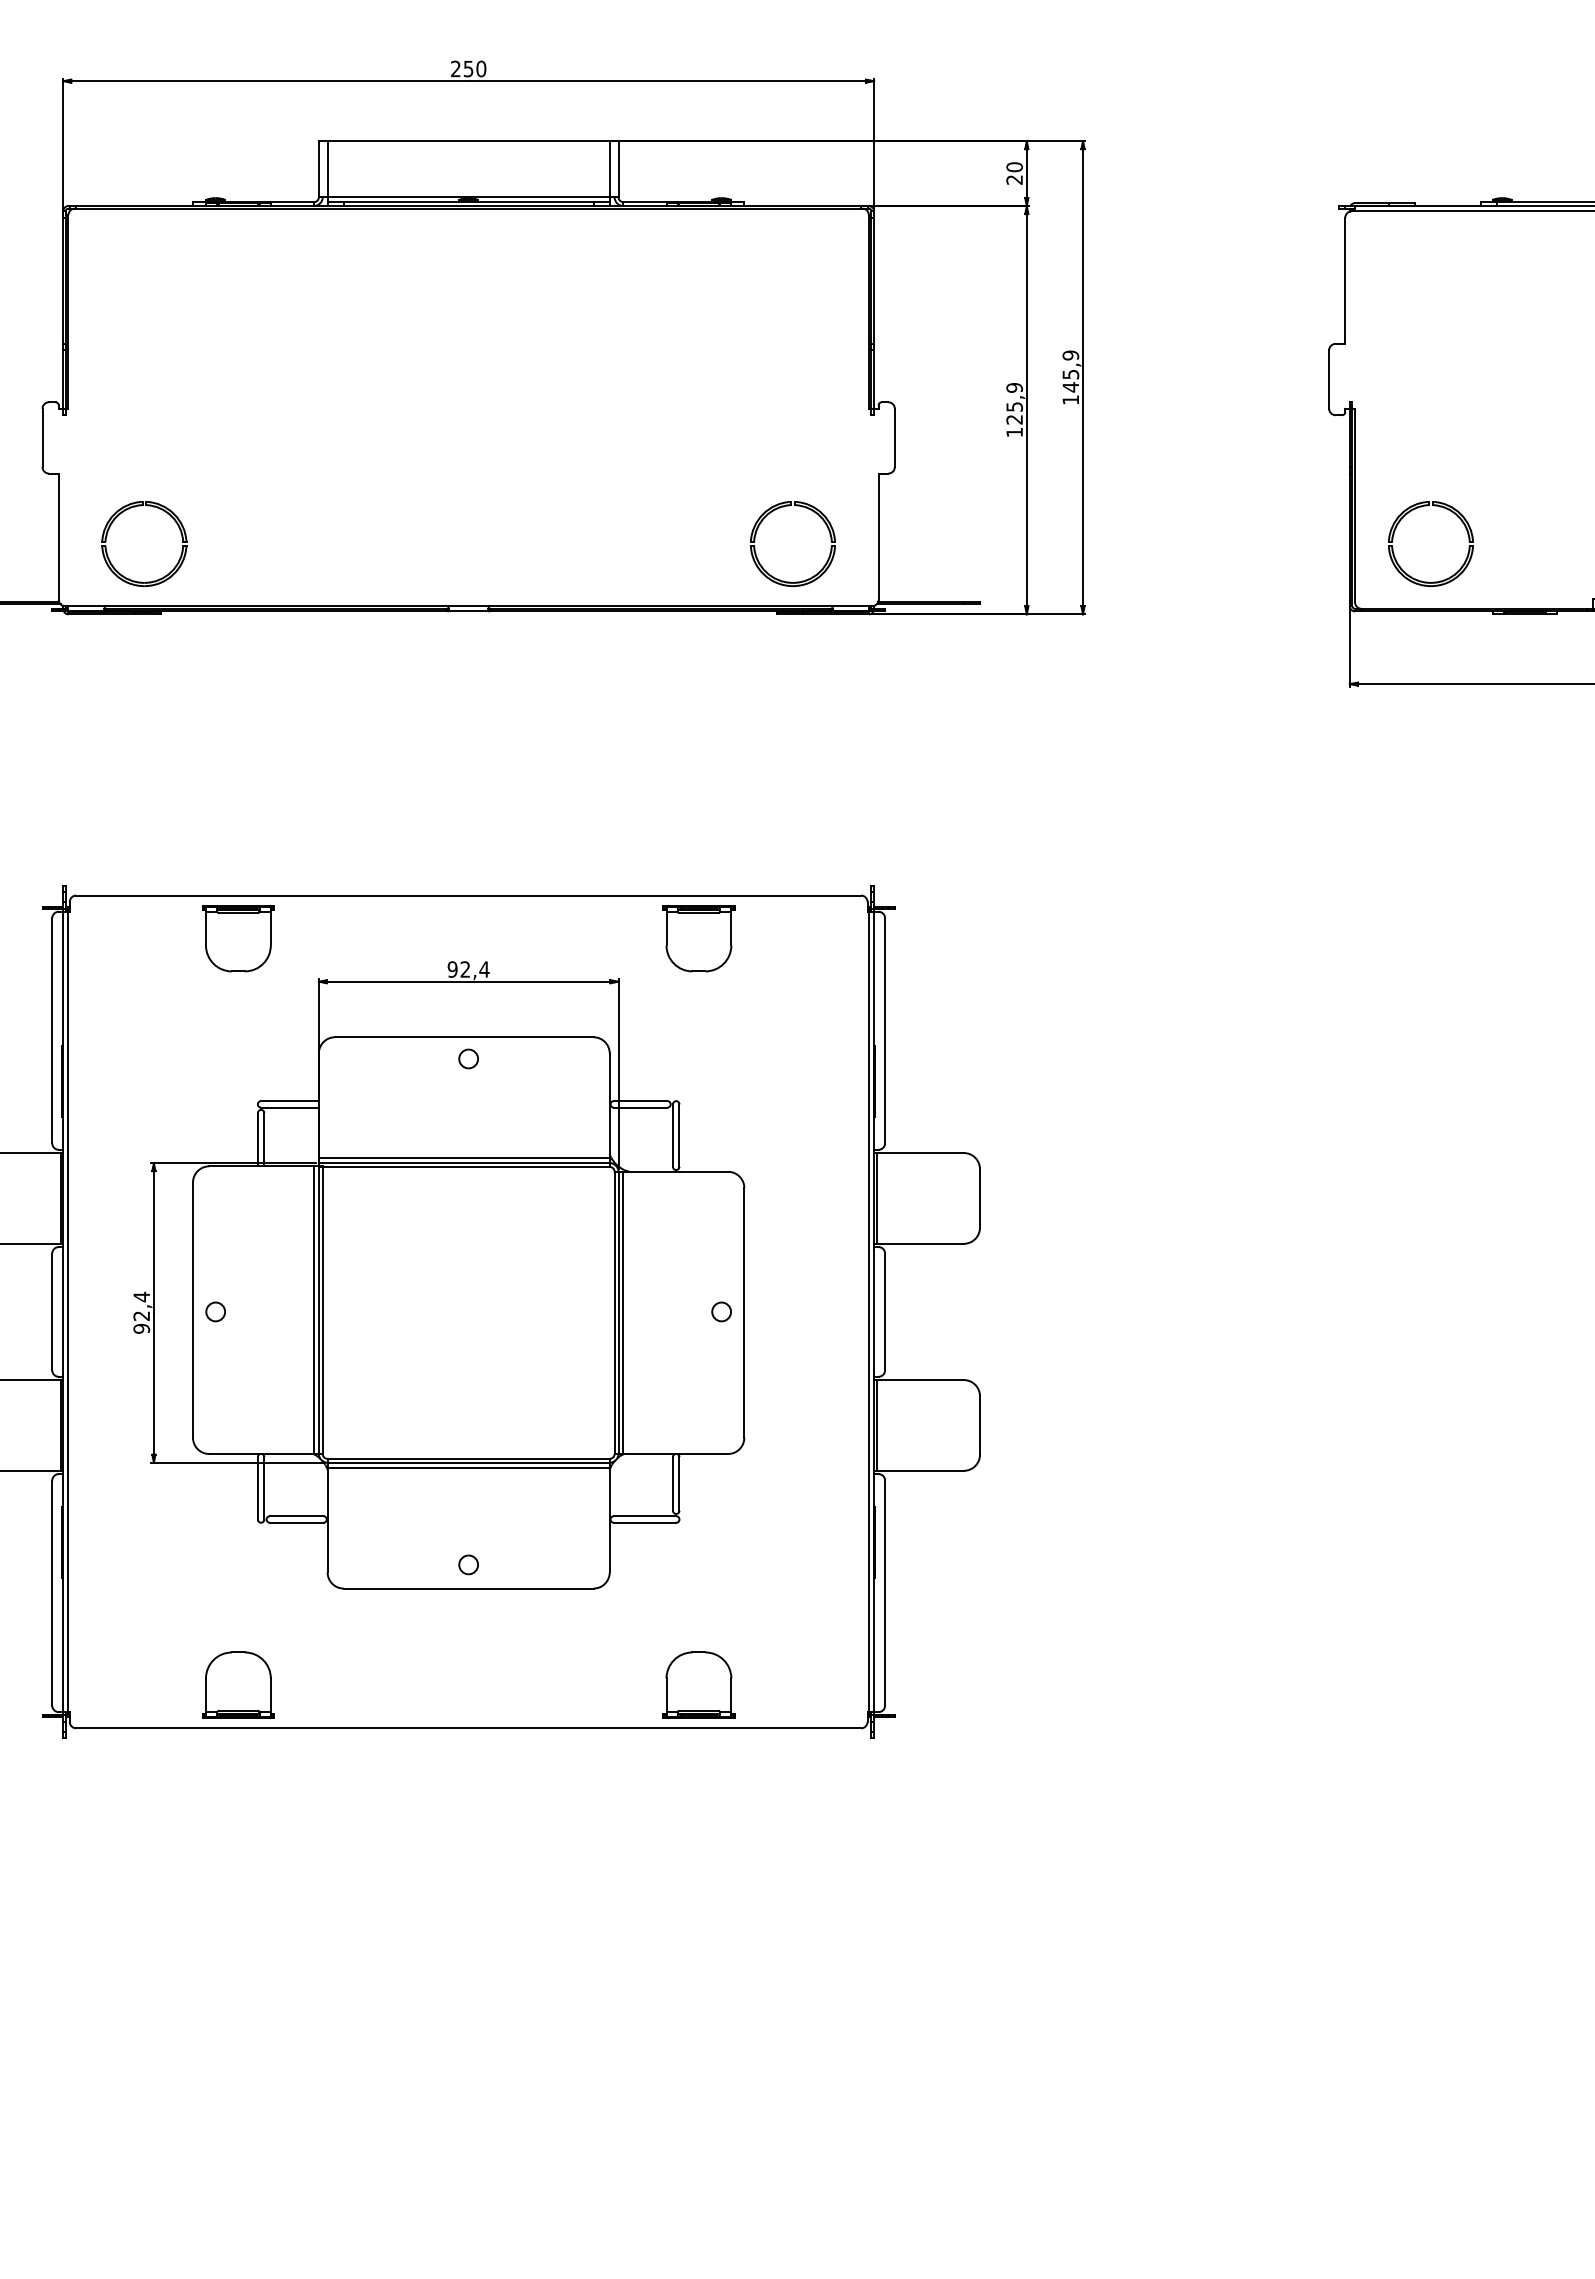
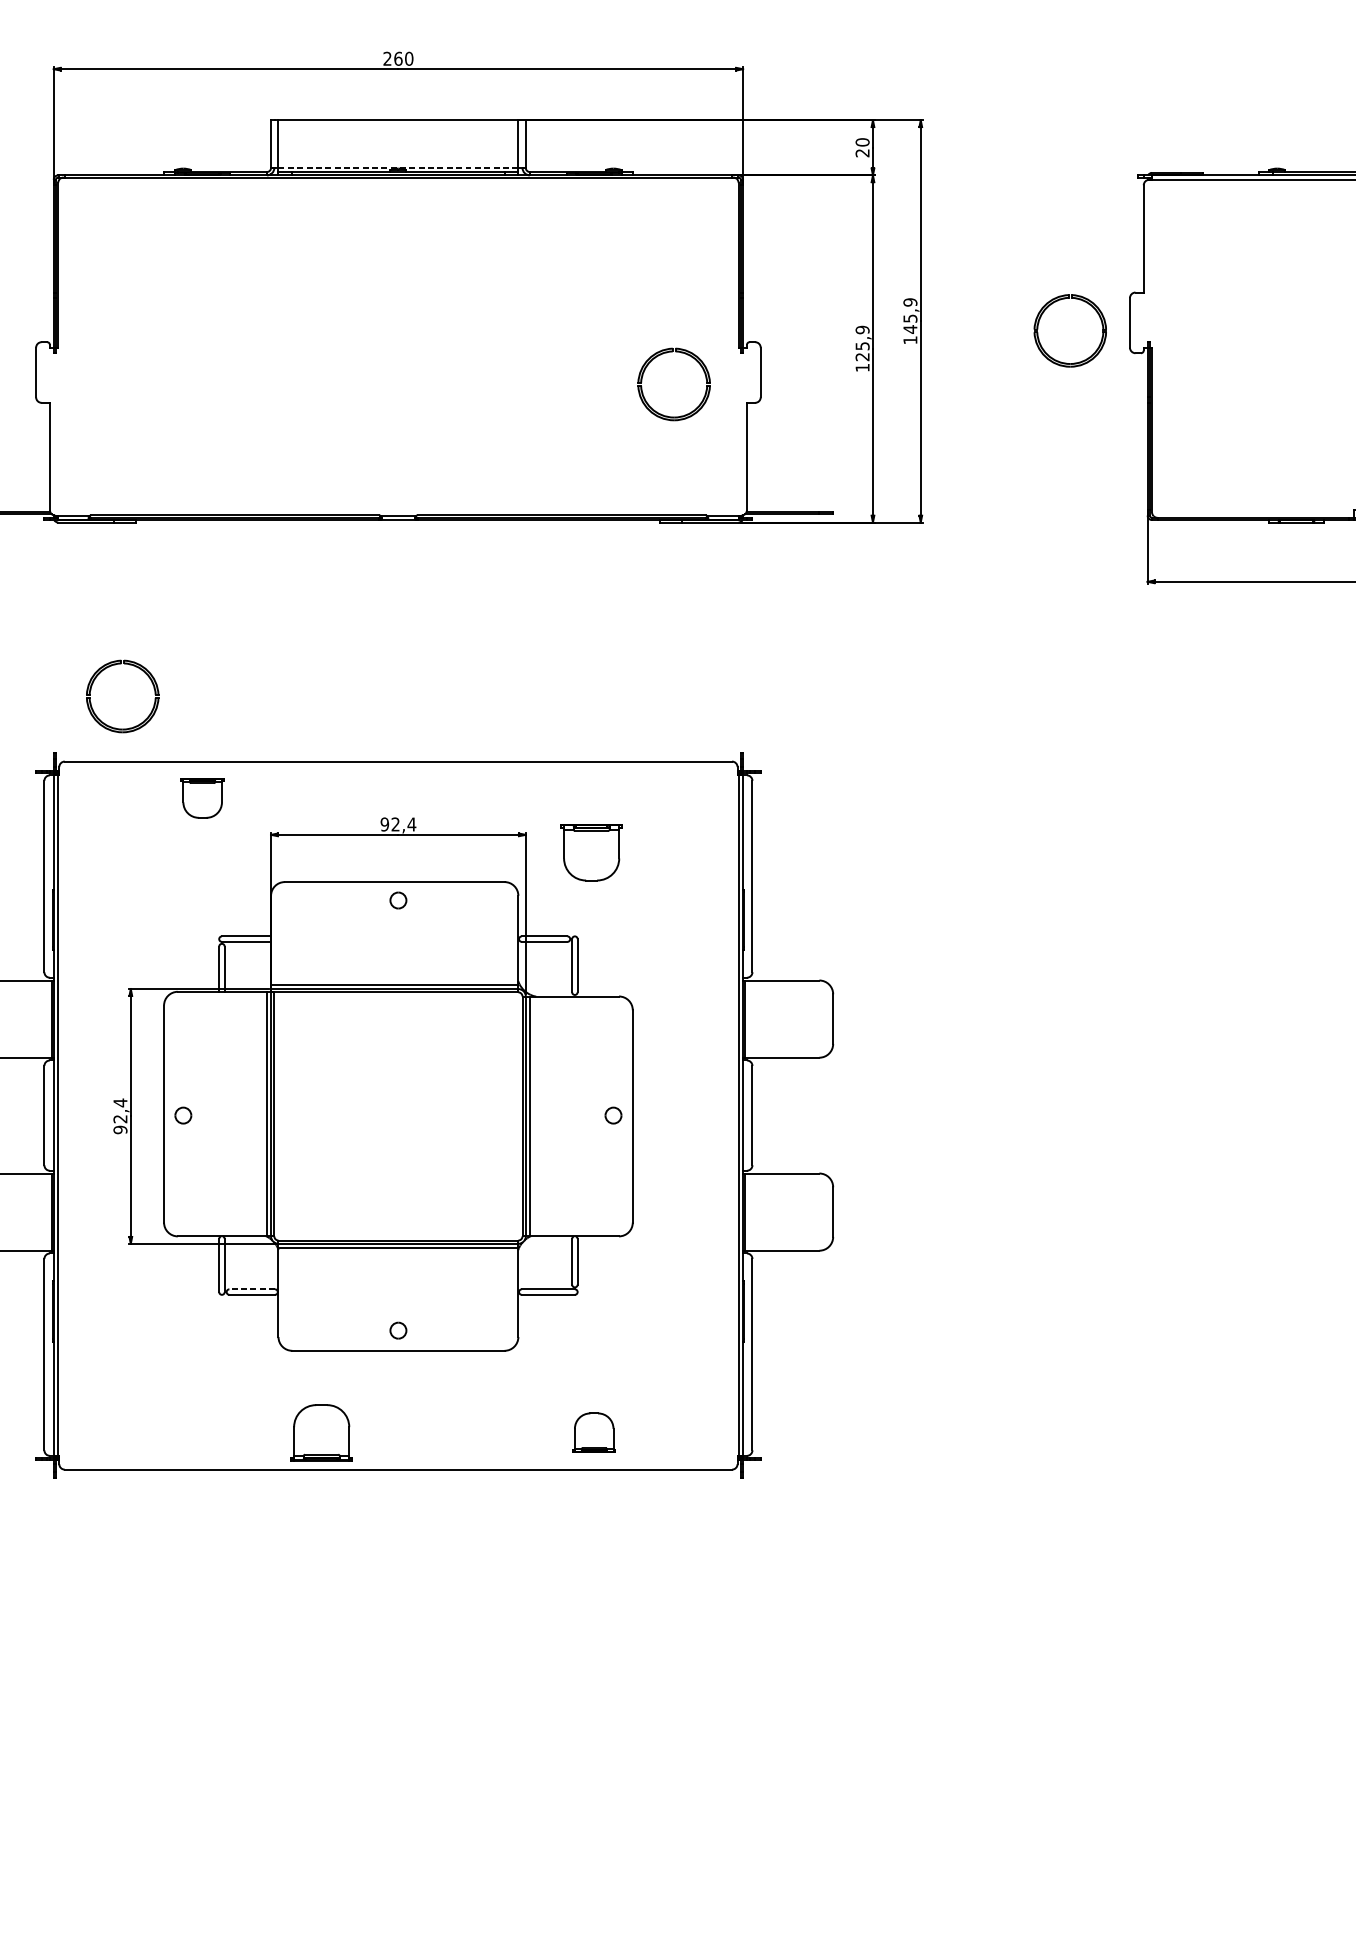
text: (468, 68) -> (398, 58), 250 -> 260
line: (469, 197) -> (399, 168), solid -> dashed
part: (135, 507) -> (115, 665), moved
part: (772, 512) -> (656, 357), moved
part: (1410, 512) -> (1052, 304), moved
part: (238, 938) -> (202, 798), size x0.7
part: (698, 938) -> (591, 852), moved
line: (296, 1516) -> (252, 1289), solid -> dashed
part: (238, 1684) -> (321, 1432), moved
part: (698, 1684) -> (593, 1432), size x0.7

